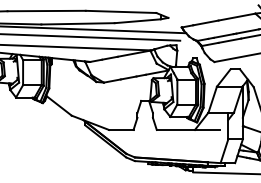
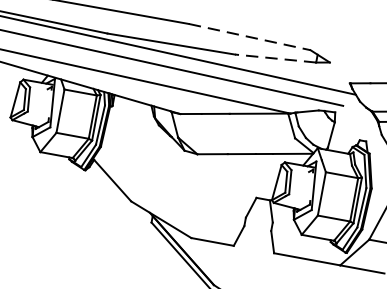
line: (121, 11) -> (250, 36), solid -> dashed
line: (137, 21) -> (275, 58), solid -> dashed

